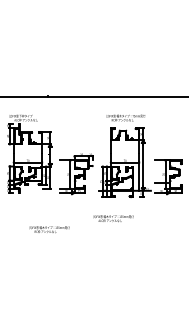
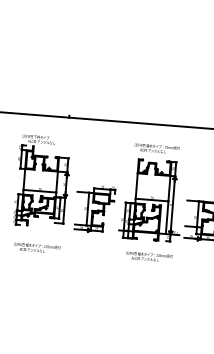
text: (113, 218) -> (149, 256), moved
text: (49, 229) -> (37, 247), moved

